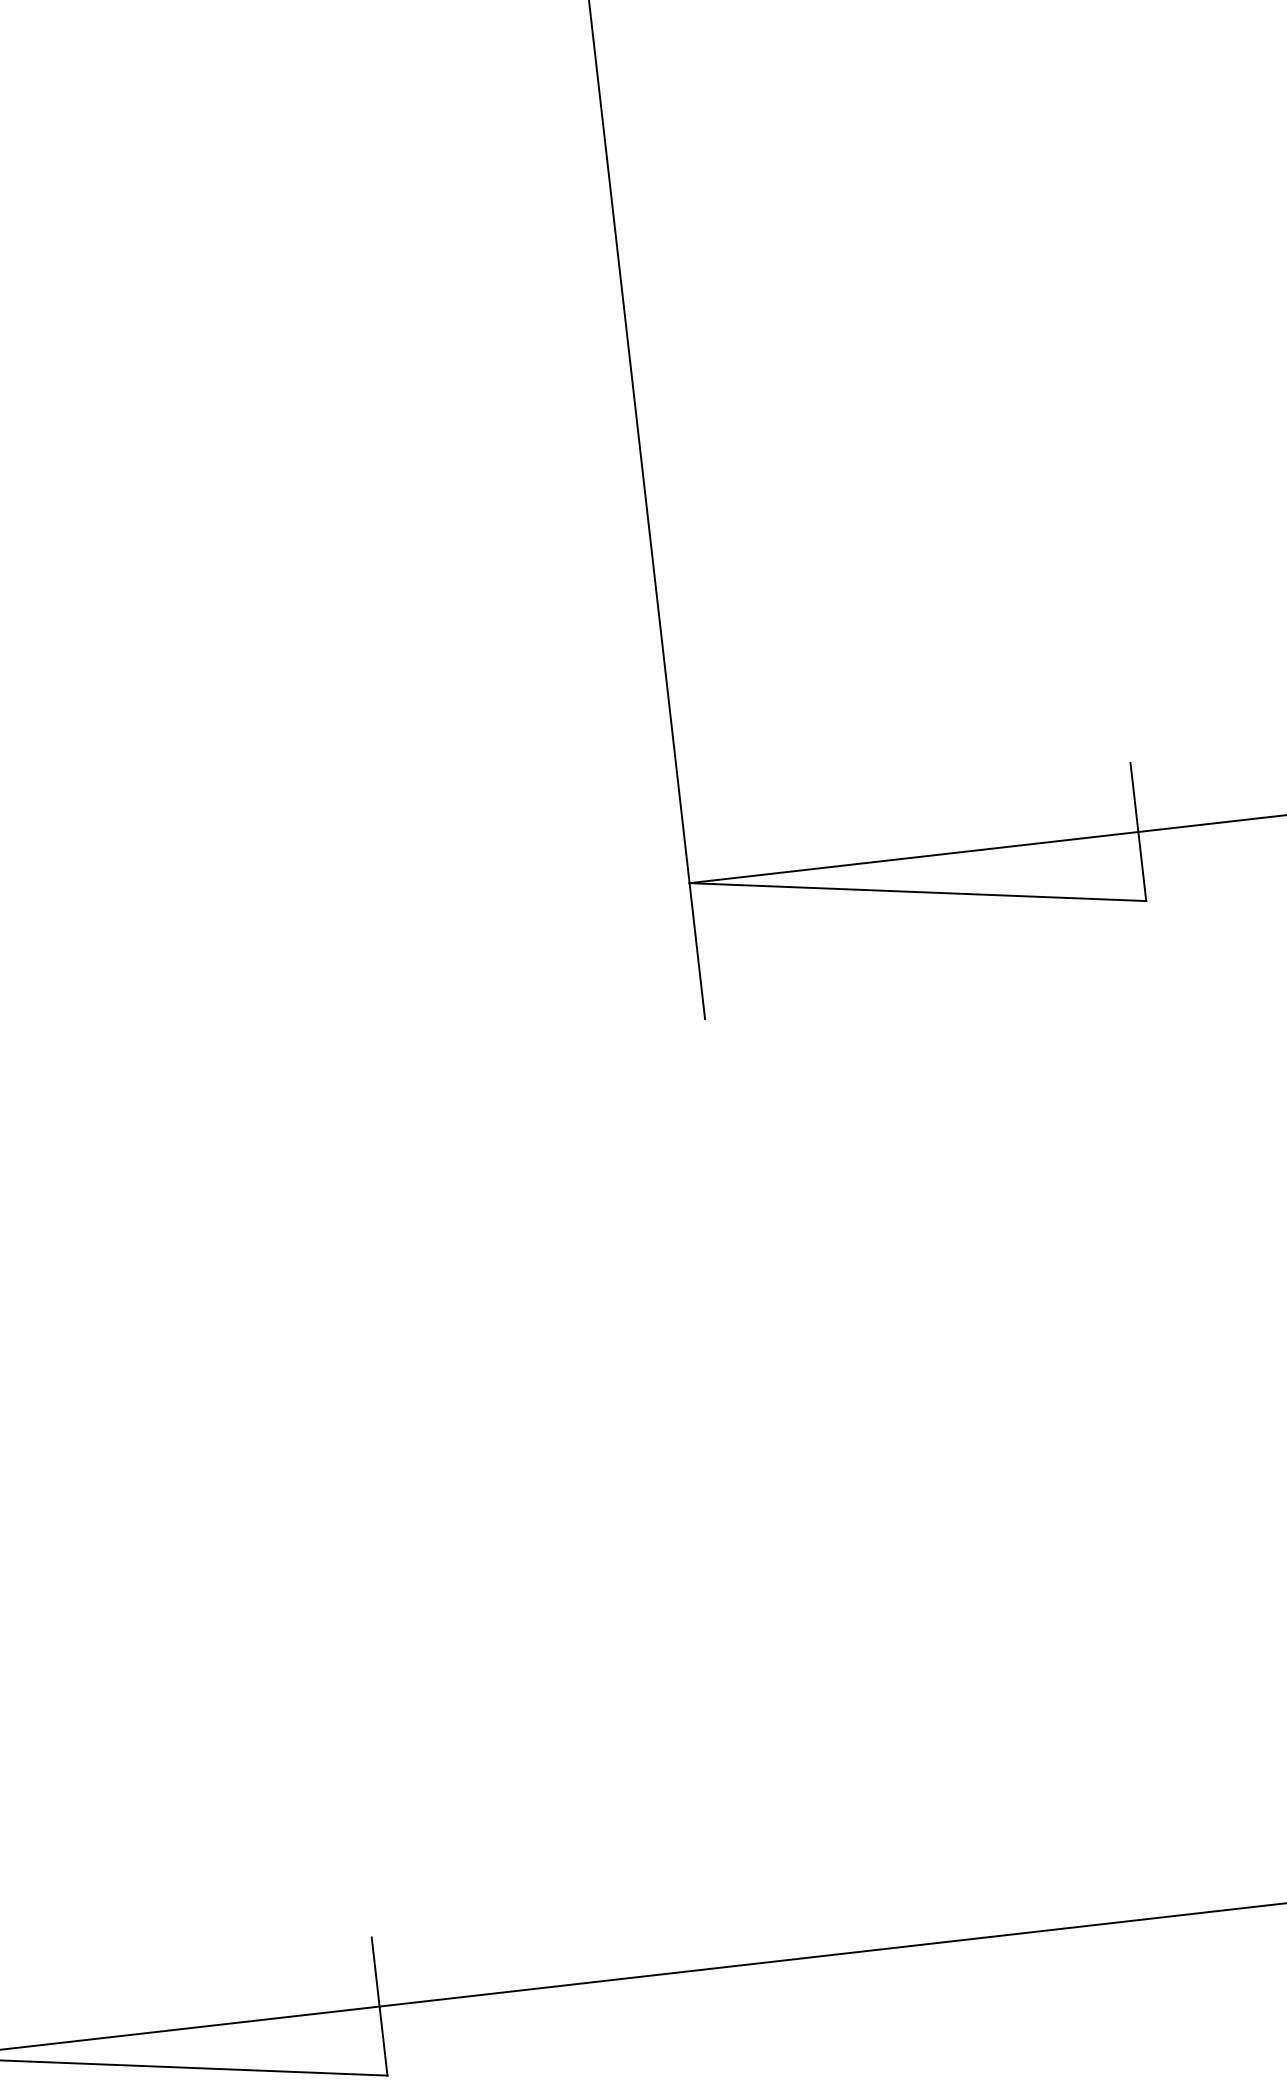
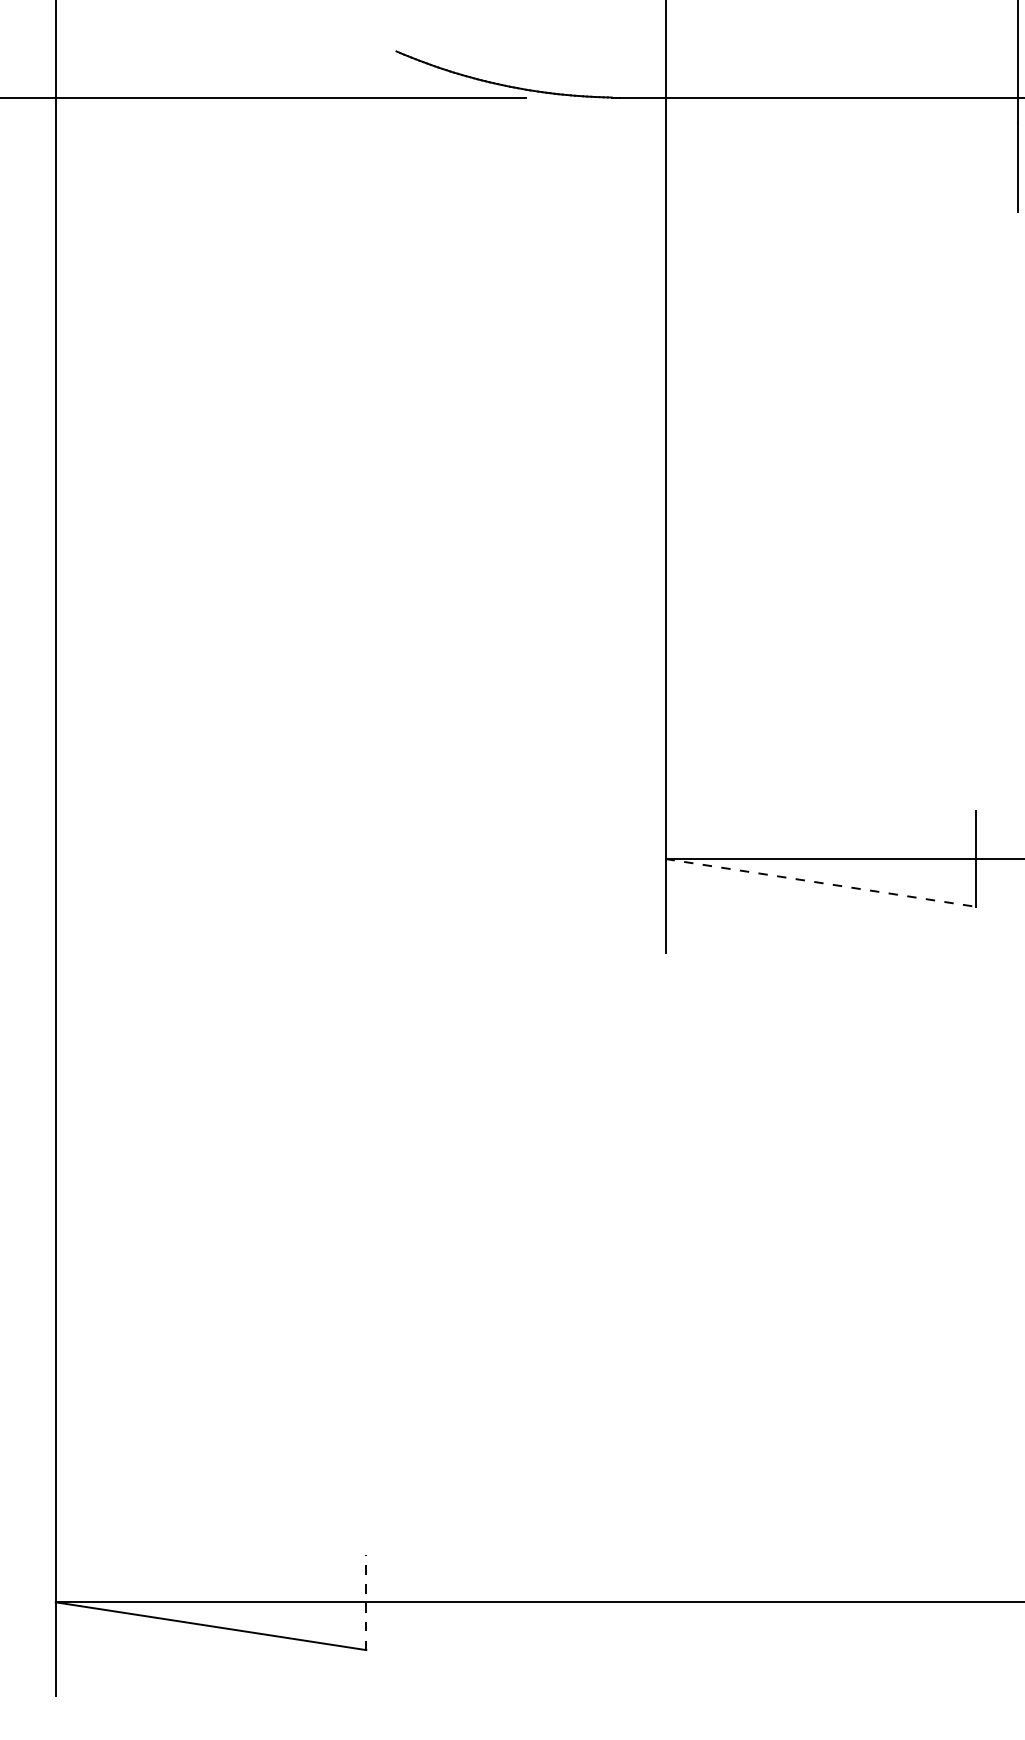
line: (919, 892) -> (821, 883), solid -> dashed
line: (379, 2006) -> (366, 1602), solid -> dashed

